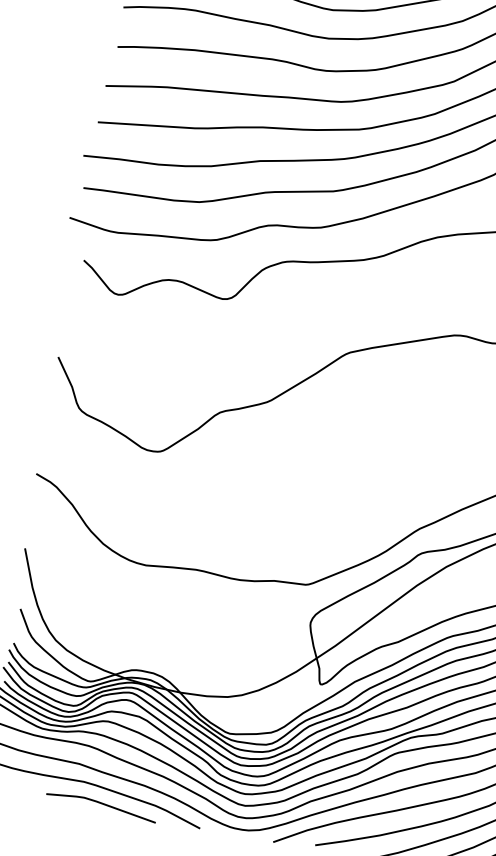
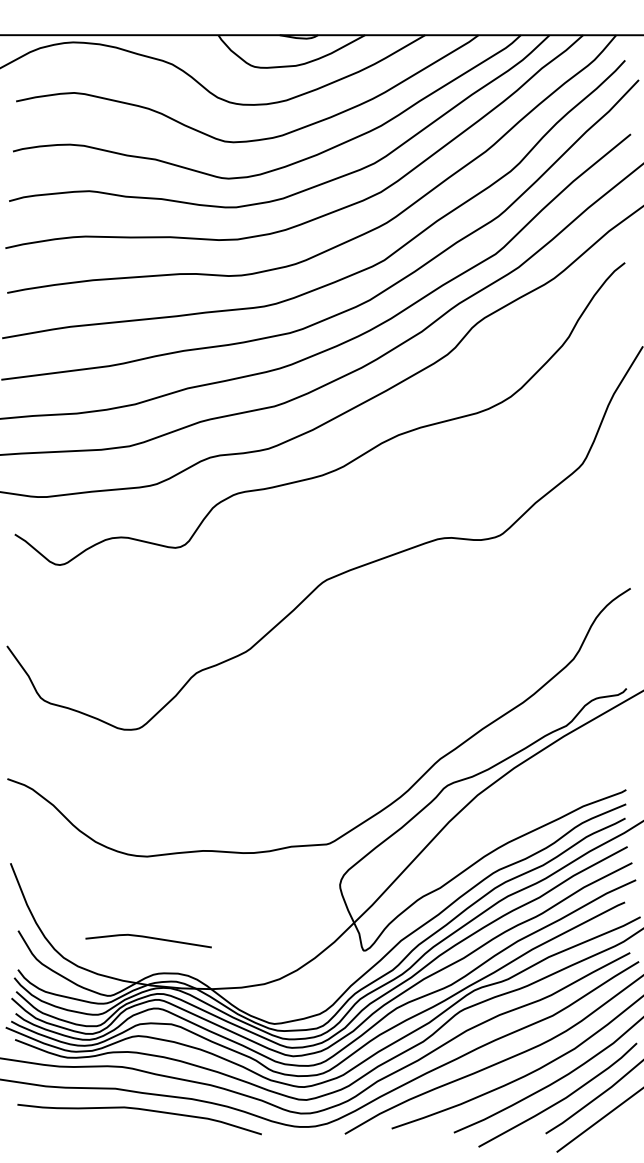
line: (101, 804) -> (148, 938), moved

